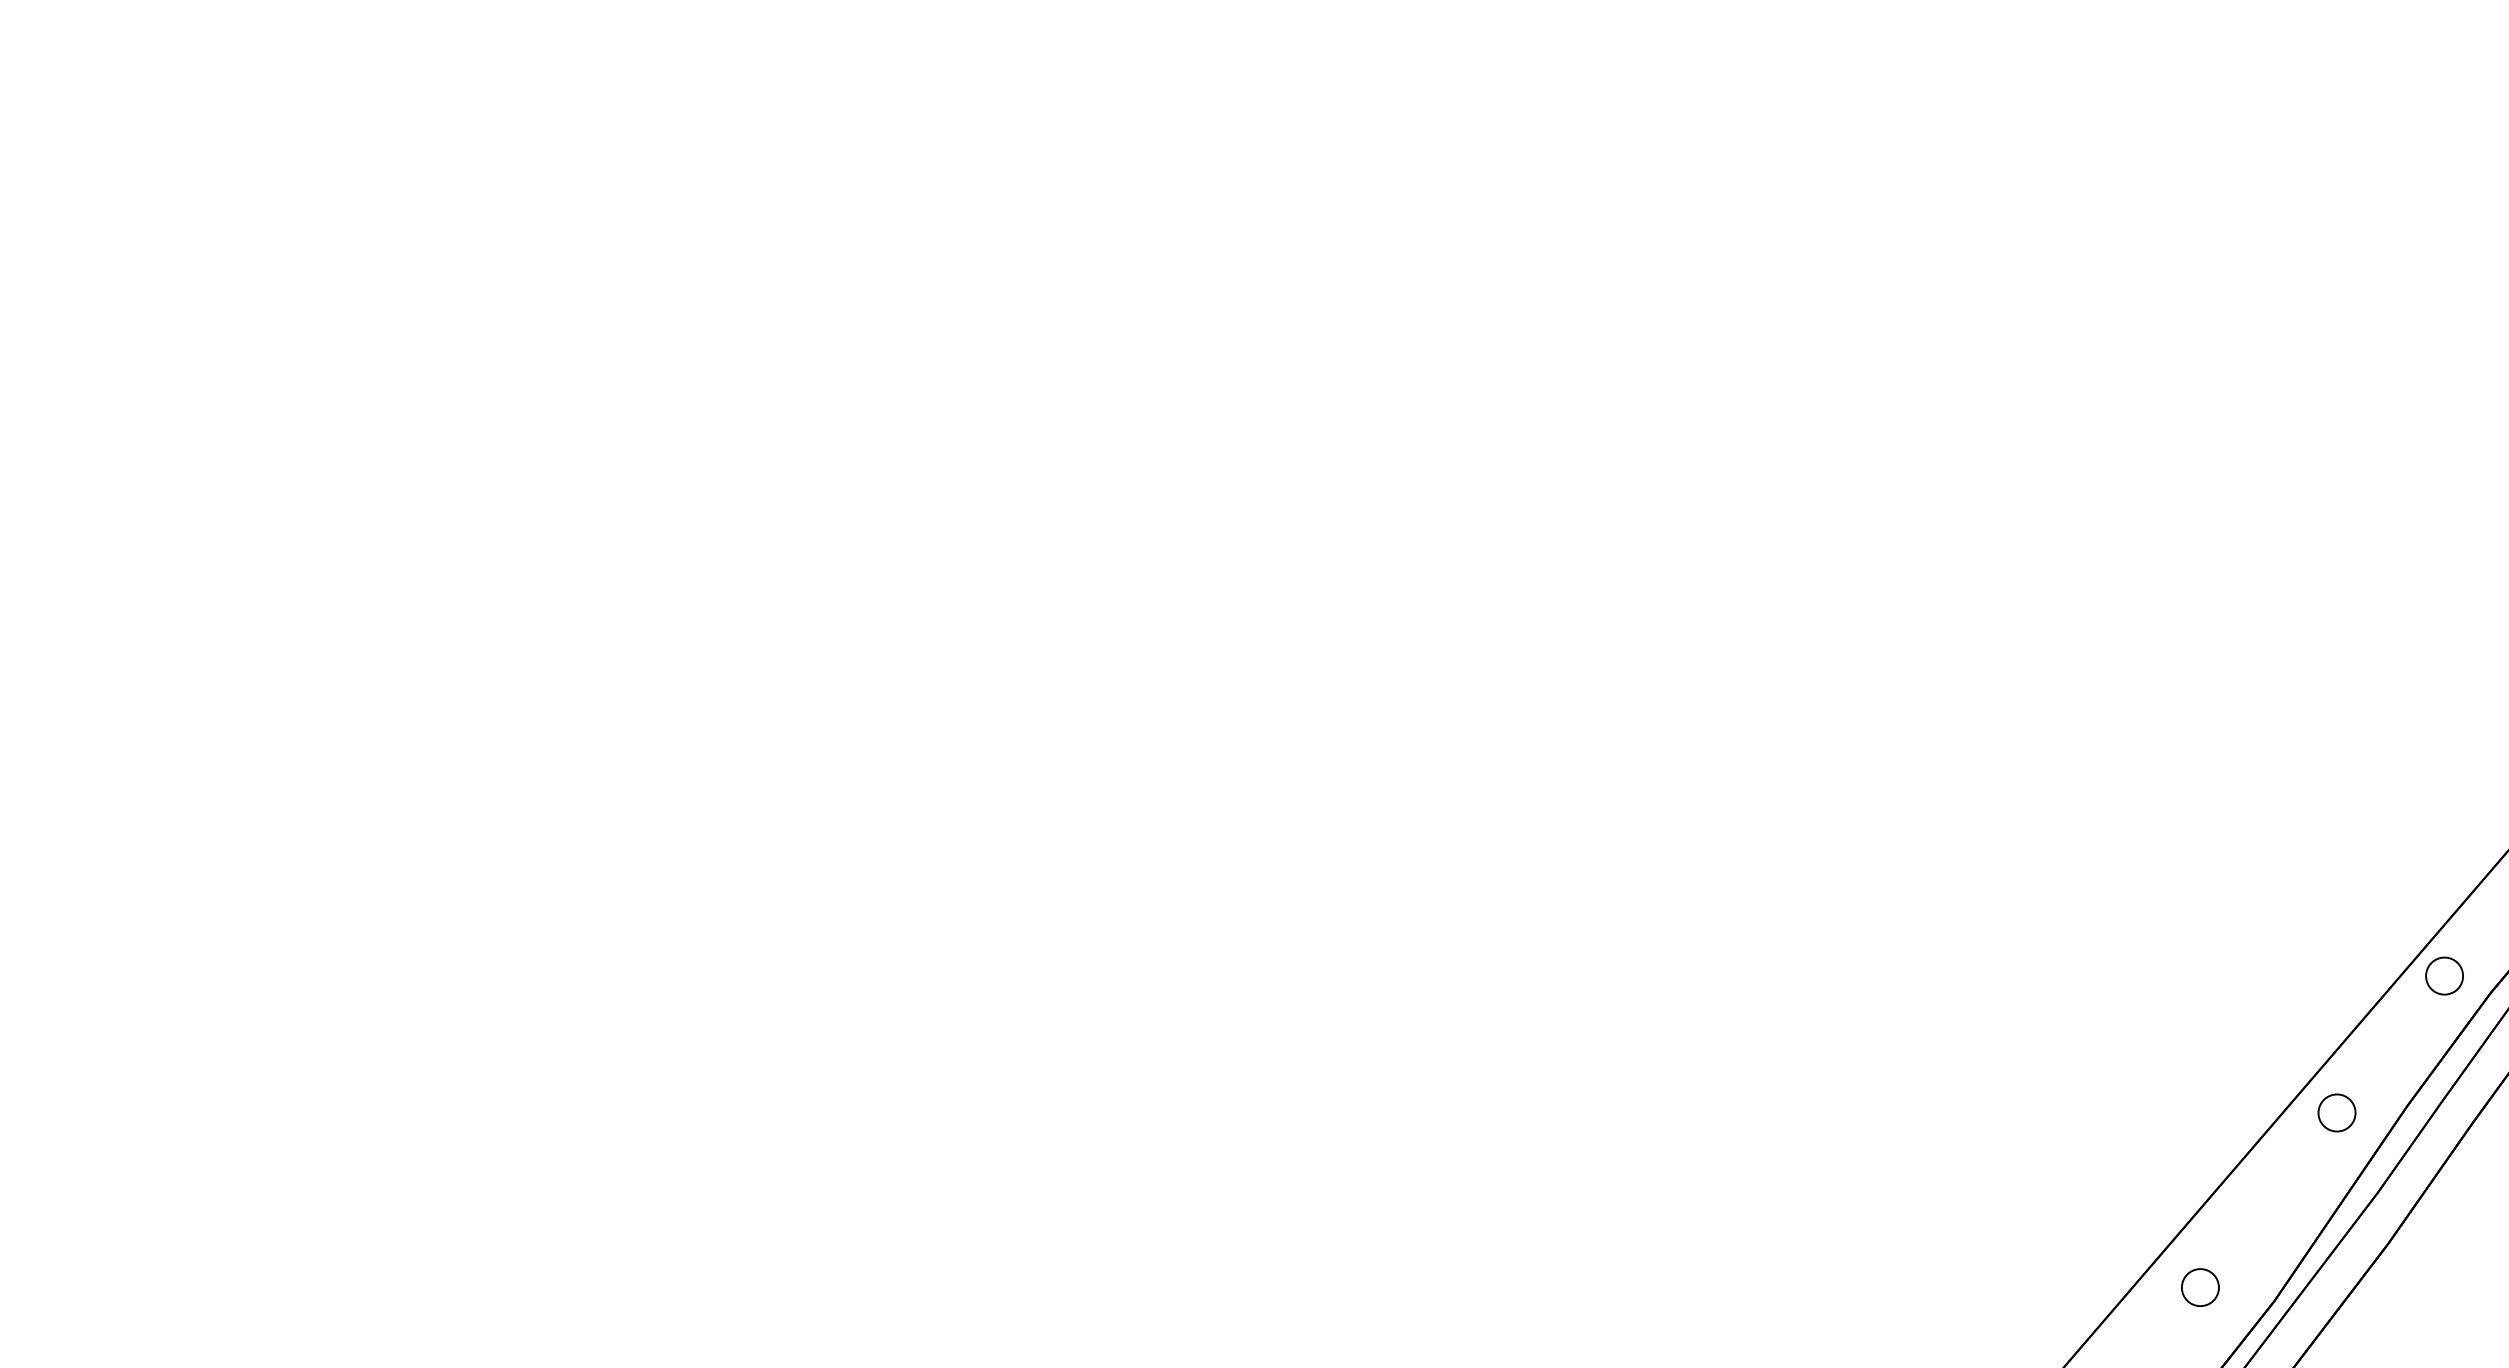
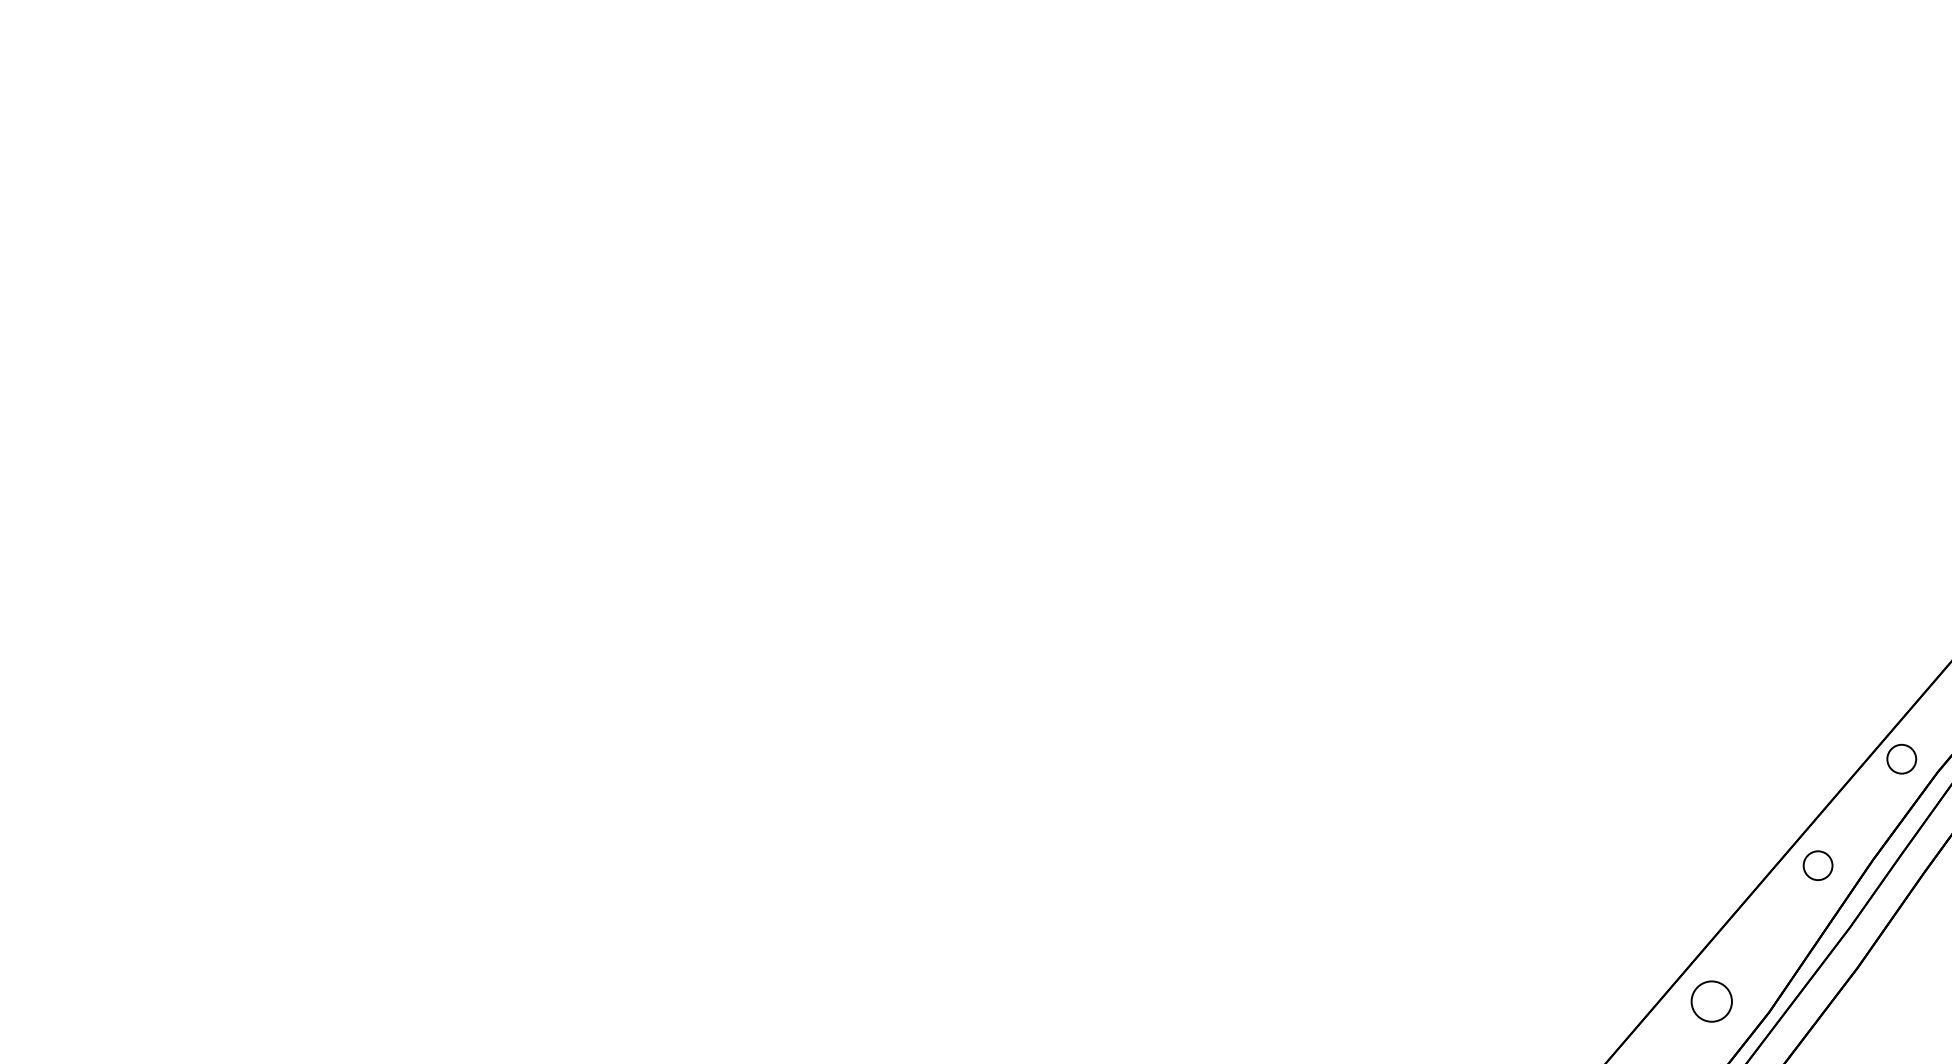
part: (2200, 1287) -> (1711, 1001), size x1.4

